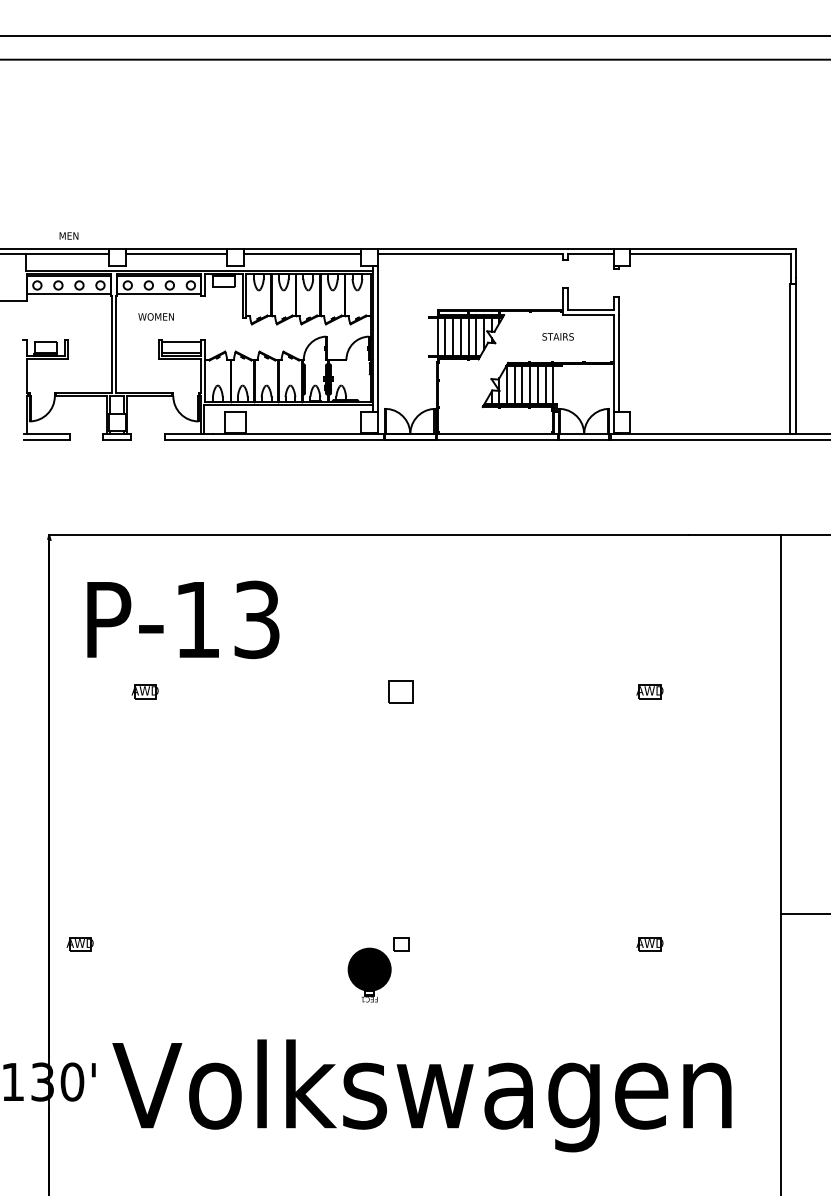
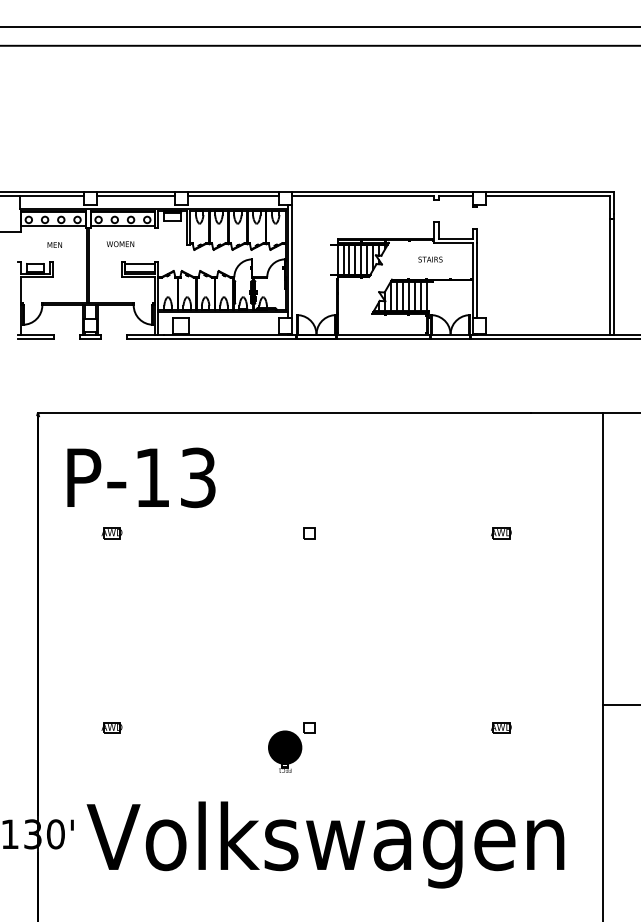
text: (68, 235) -> (54, 244), moved
part: (401, 691) -> (309, 533), size x0.62
part: (79, 944) -> (111, 728), moved

